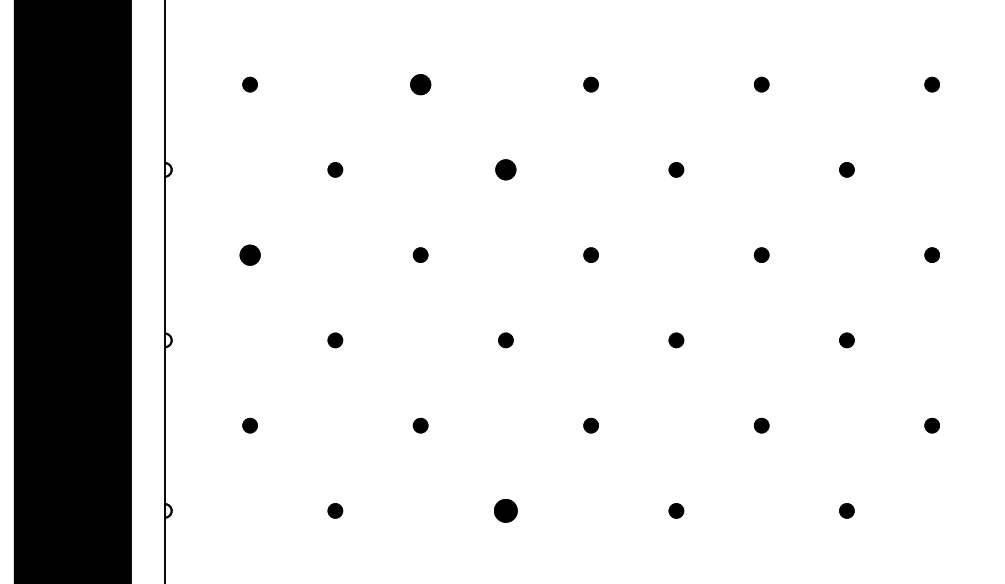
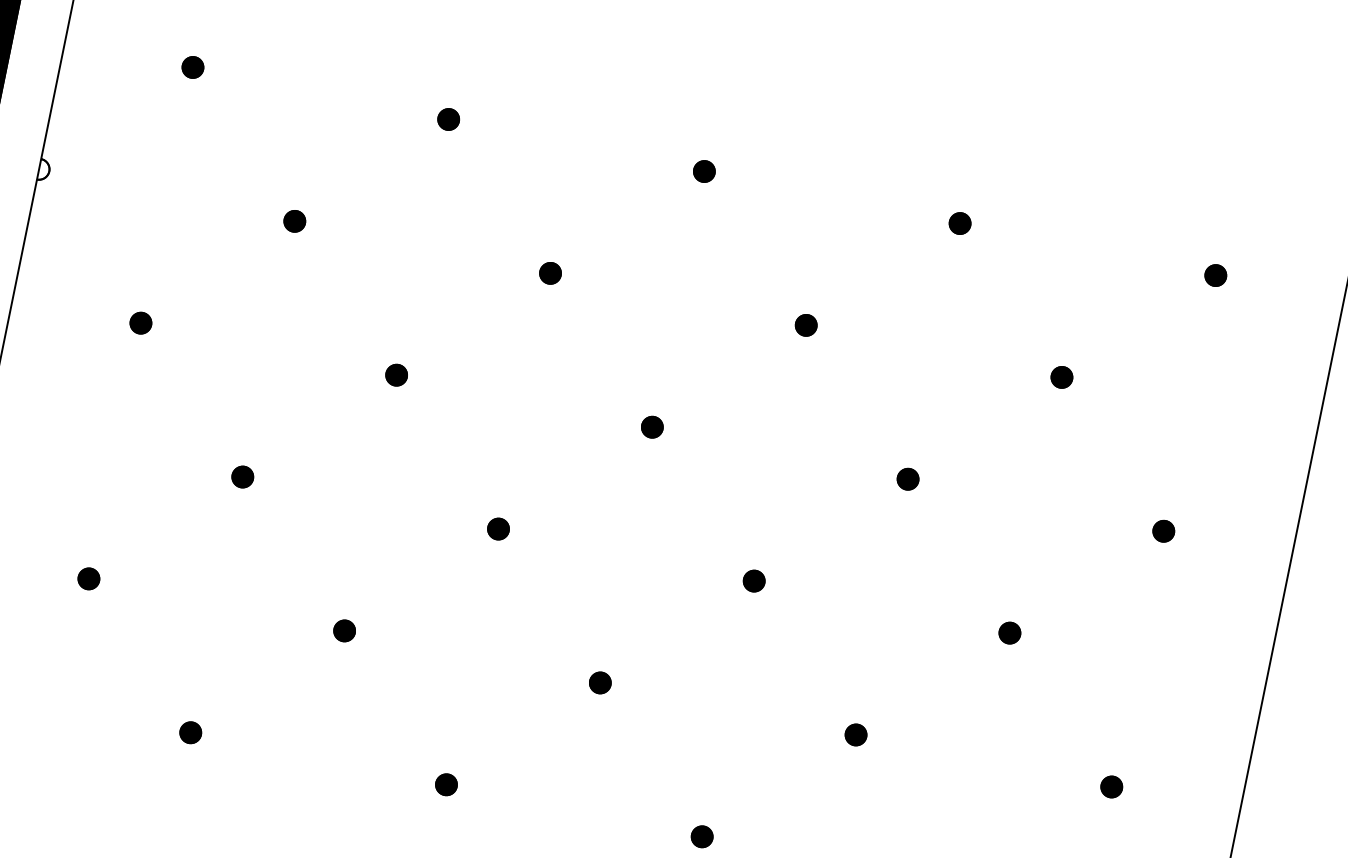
part: (420, 84) -> (448, 119), size x0.71
part: (505, 169) -> (550, 272), size x0.71
part: (249, 254) -> (140, 322), size x0.71
part: (505, 510) -> (446, 784), size x0.62

